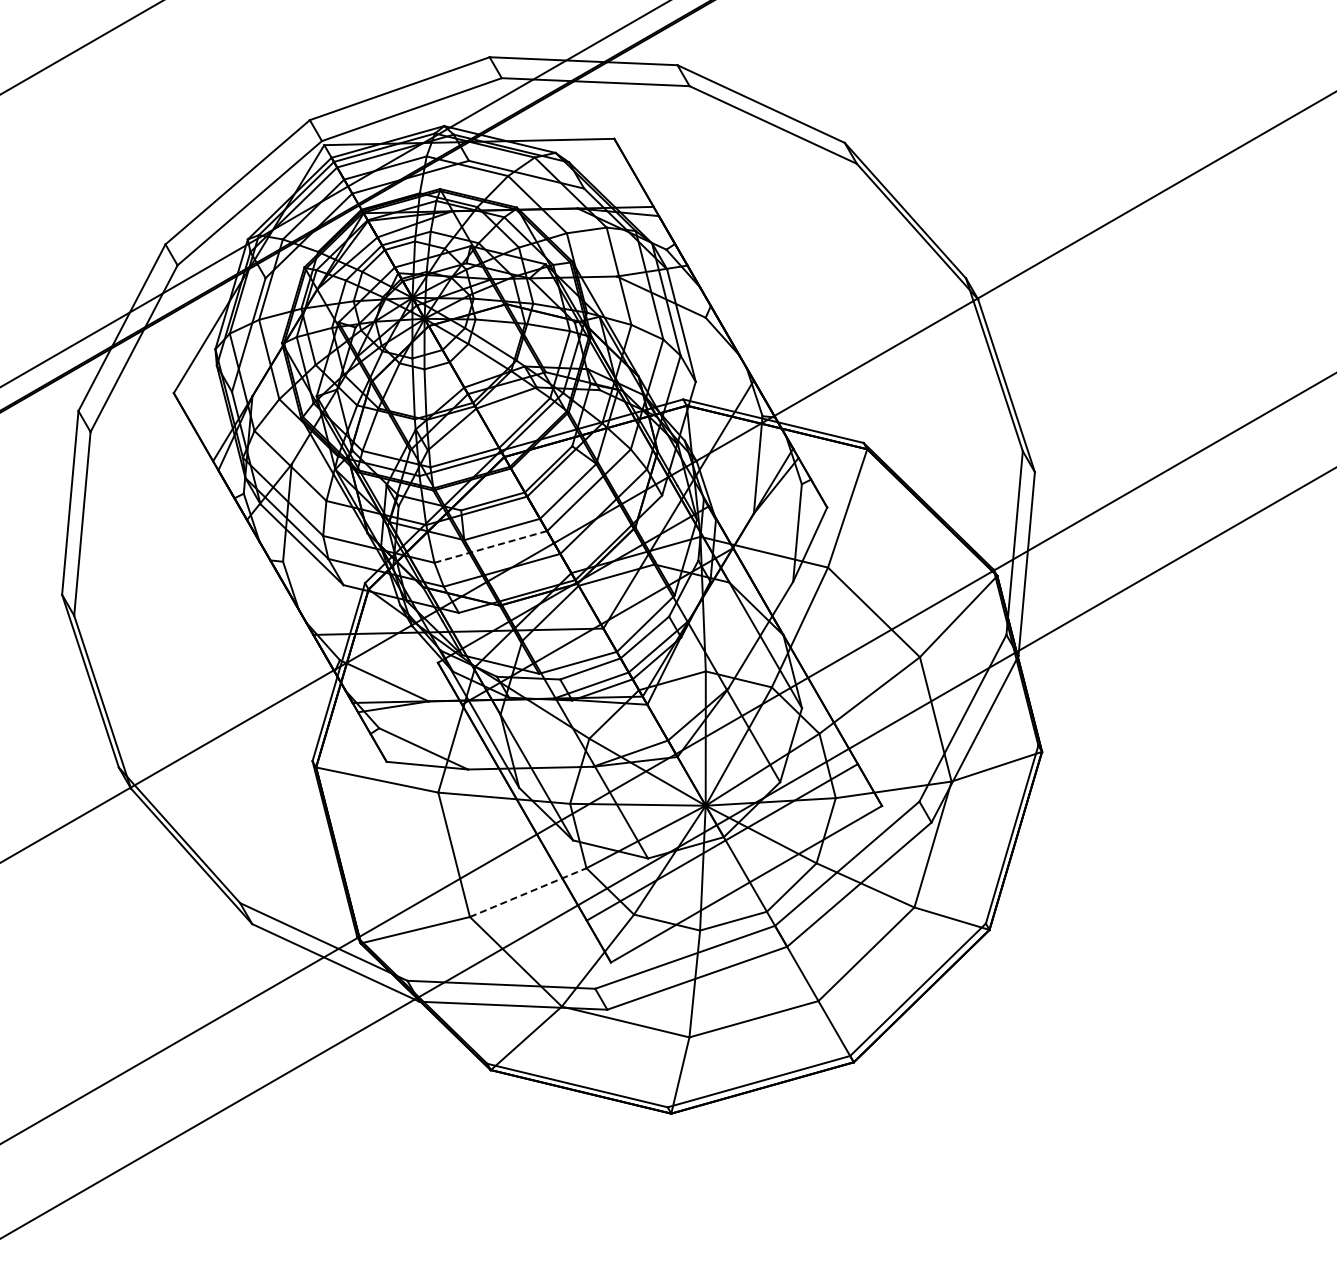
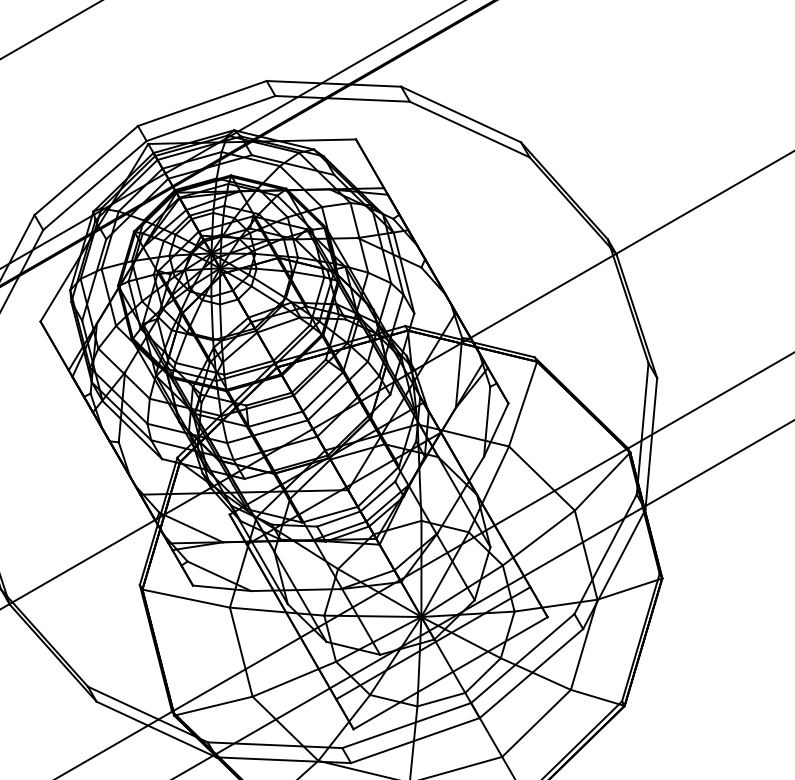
line: (490, 546) -> (267, 431), dashed -> solid
line: (528, 892) -> (294, 679), dashed -> solid

